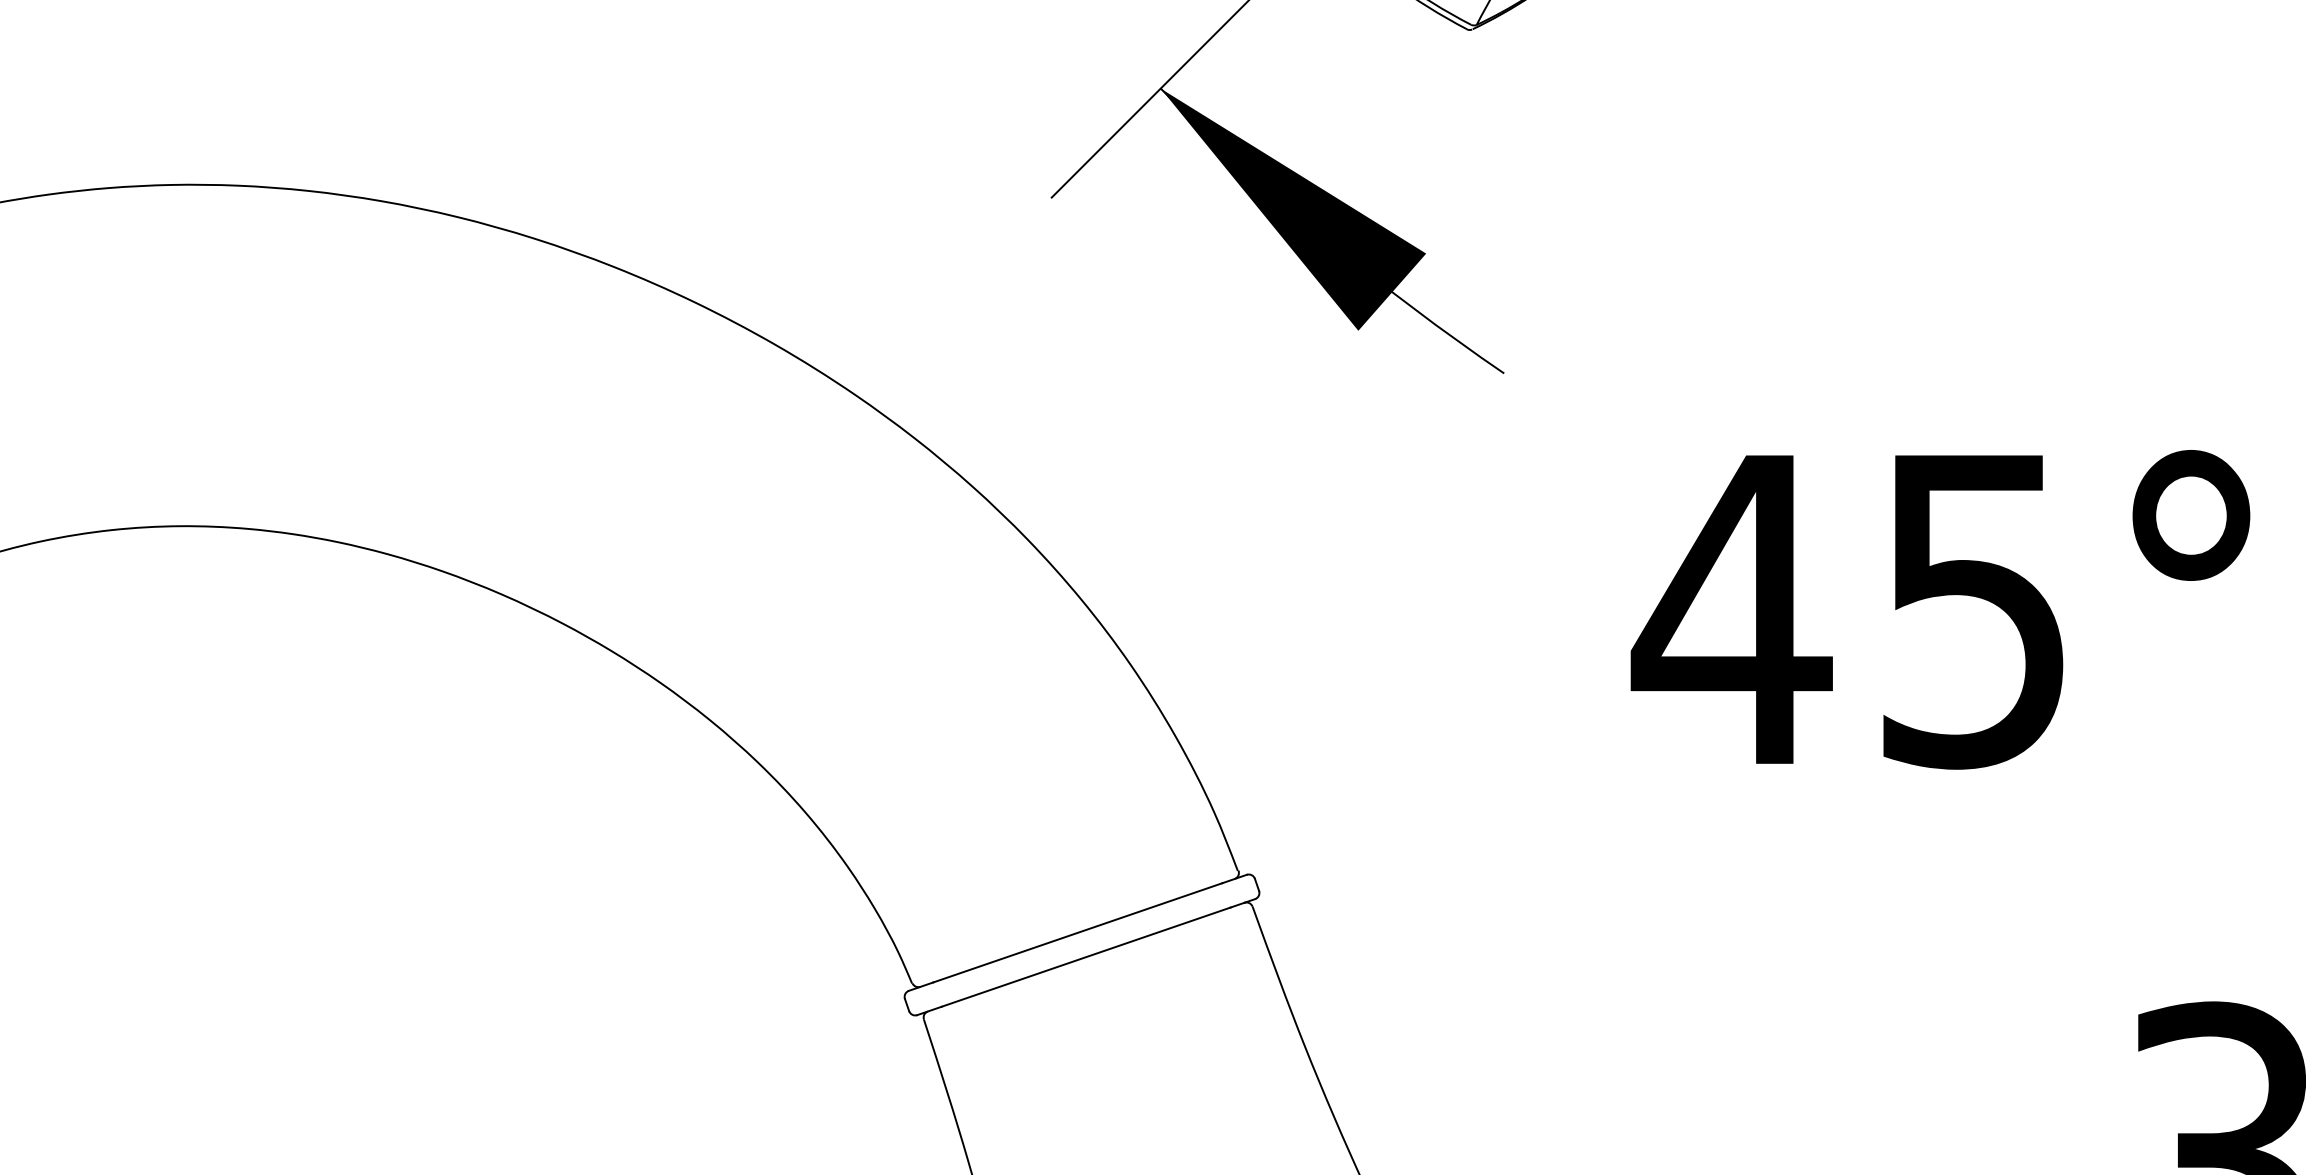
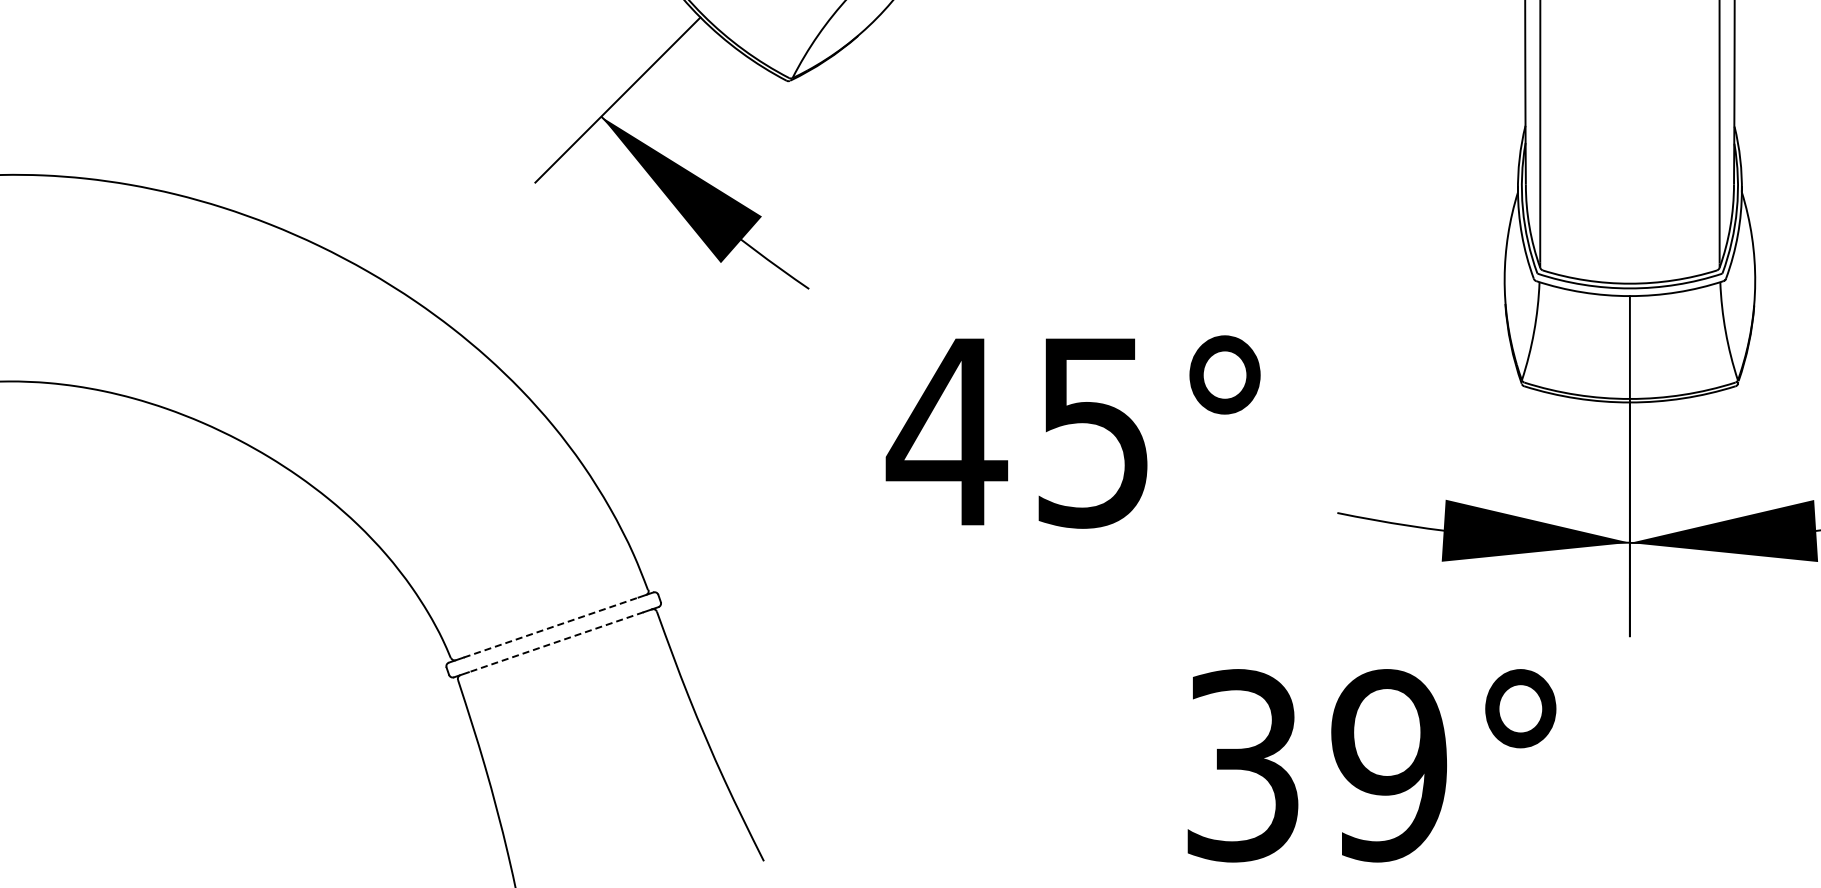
line: (1078, 932) -> (551, 627), solid -> dashed
line: (1084, 957) -> (555, 642), solid -> dashed

